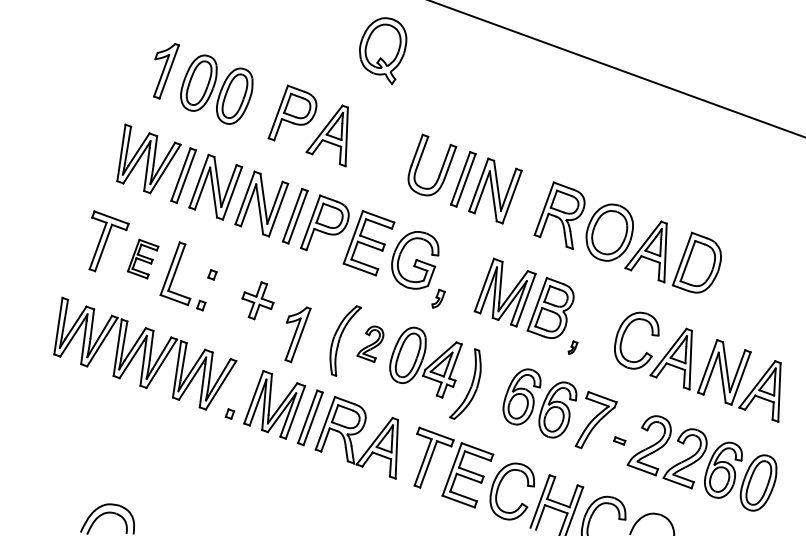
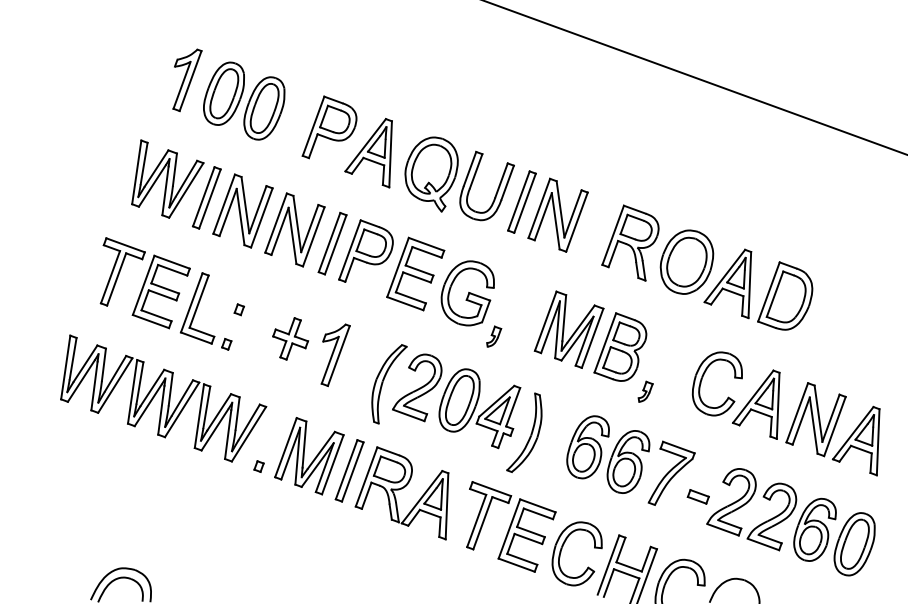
part: (383, 51) -> (431, 174), moved
part: (142, 258) -> (160, 291), size x1.67
part: (297, 335) -> (335, 355), moved
part: (370, 343) -> (417, 387), size x1.67
part: (572, 347) -> (645, 391), size x1.43
part: (619, 440) -> (697, 496), size x1.67

